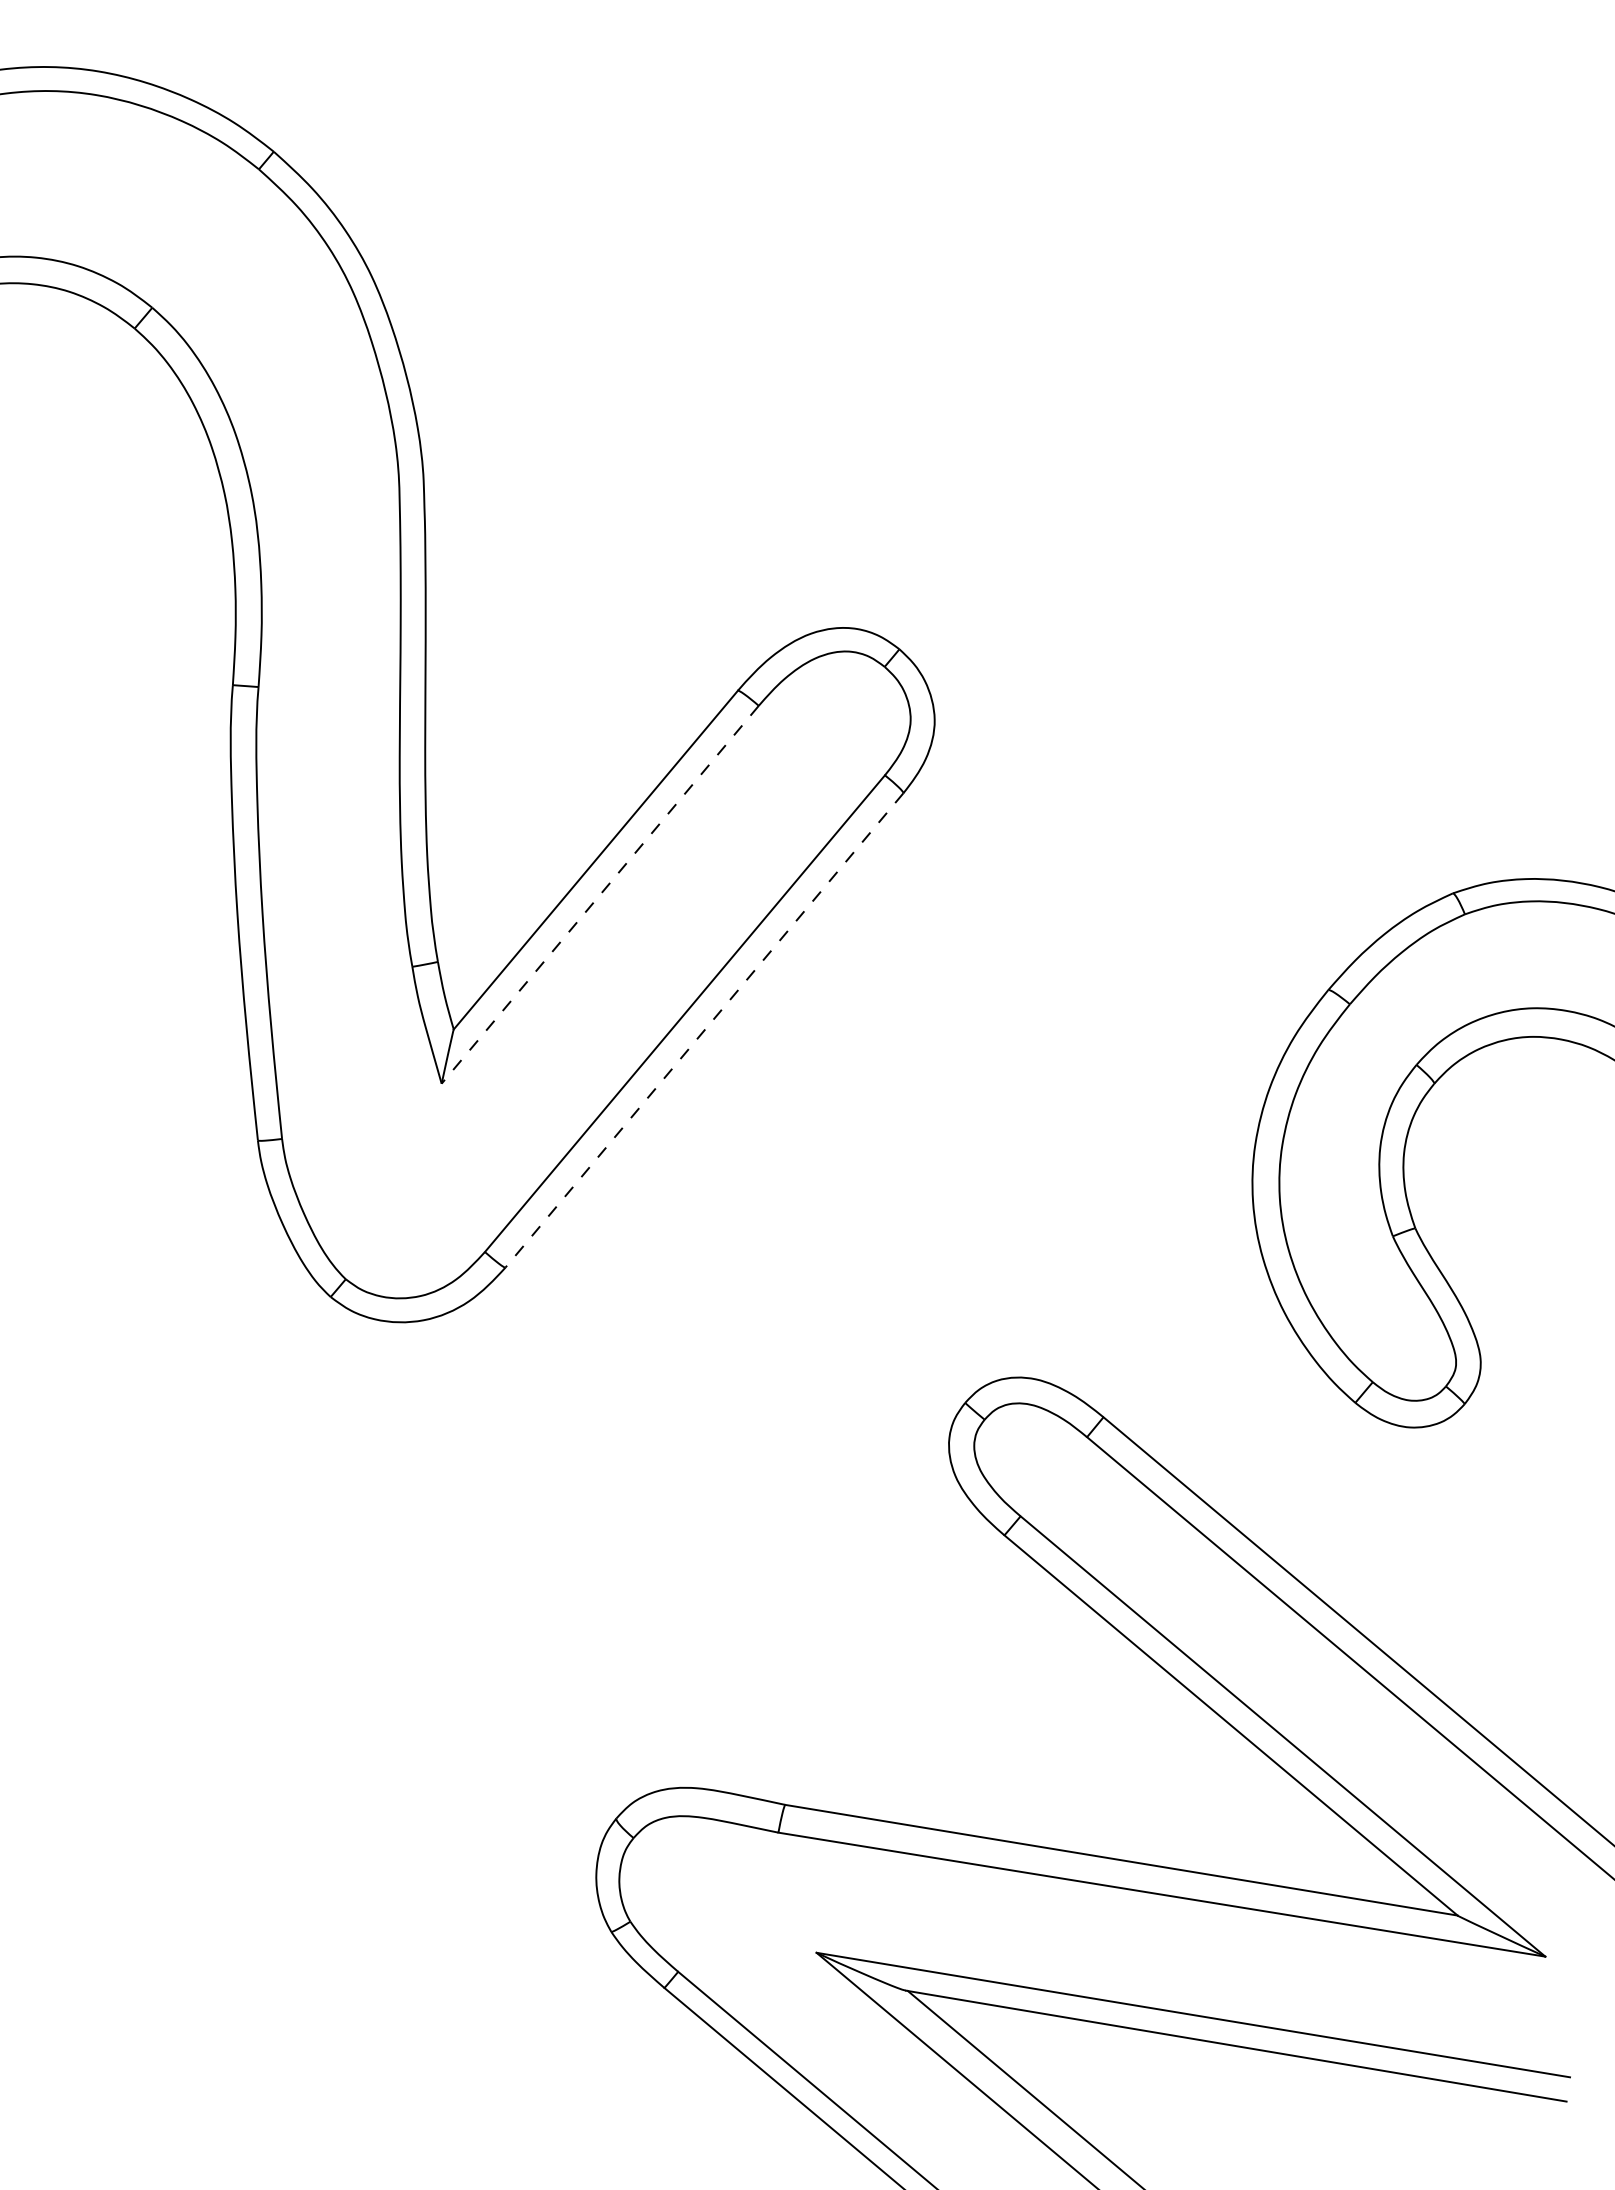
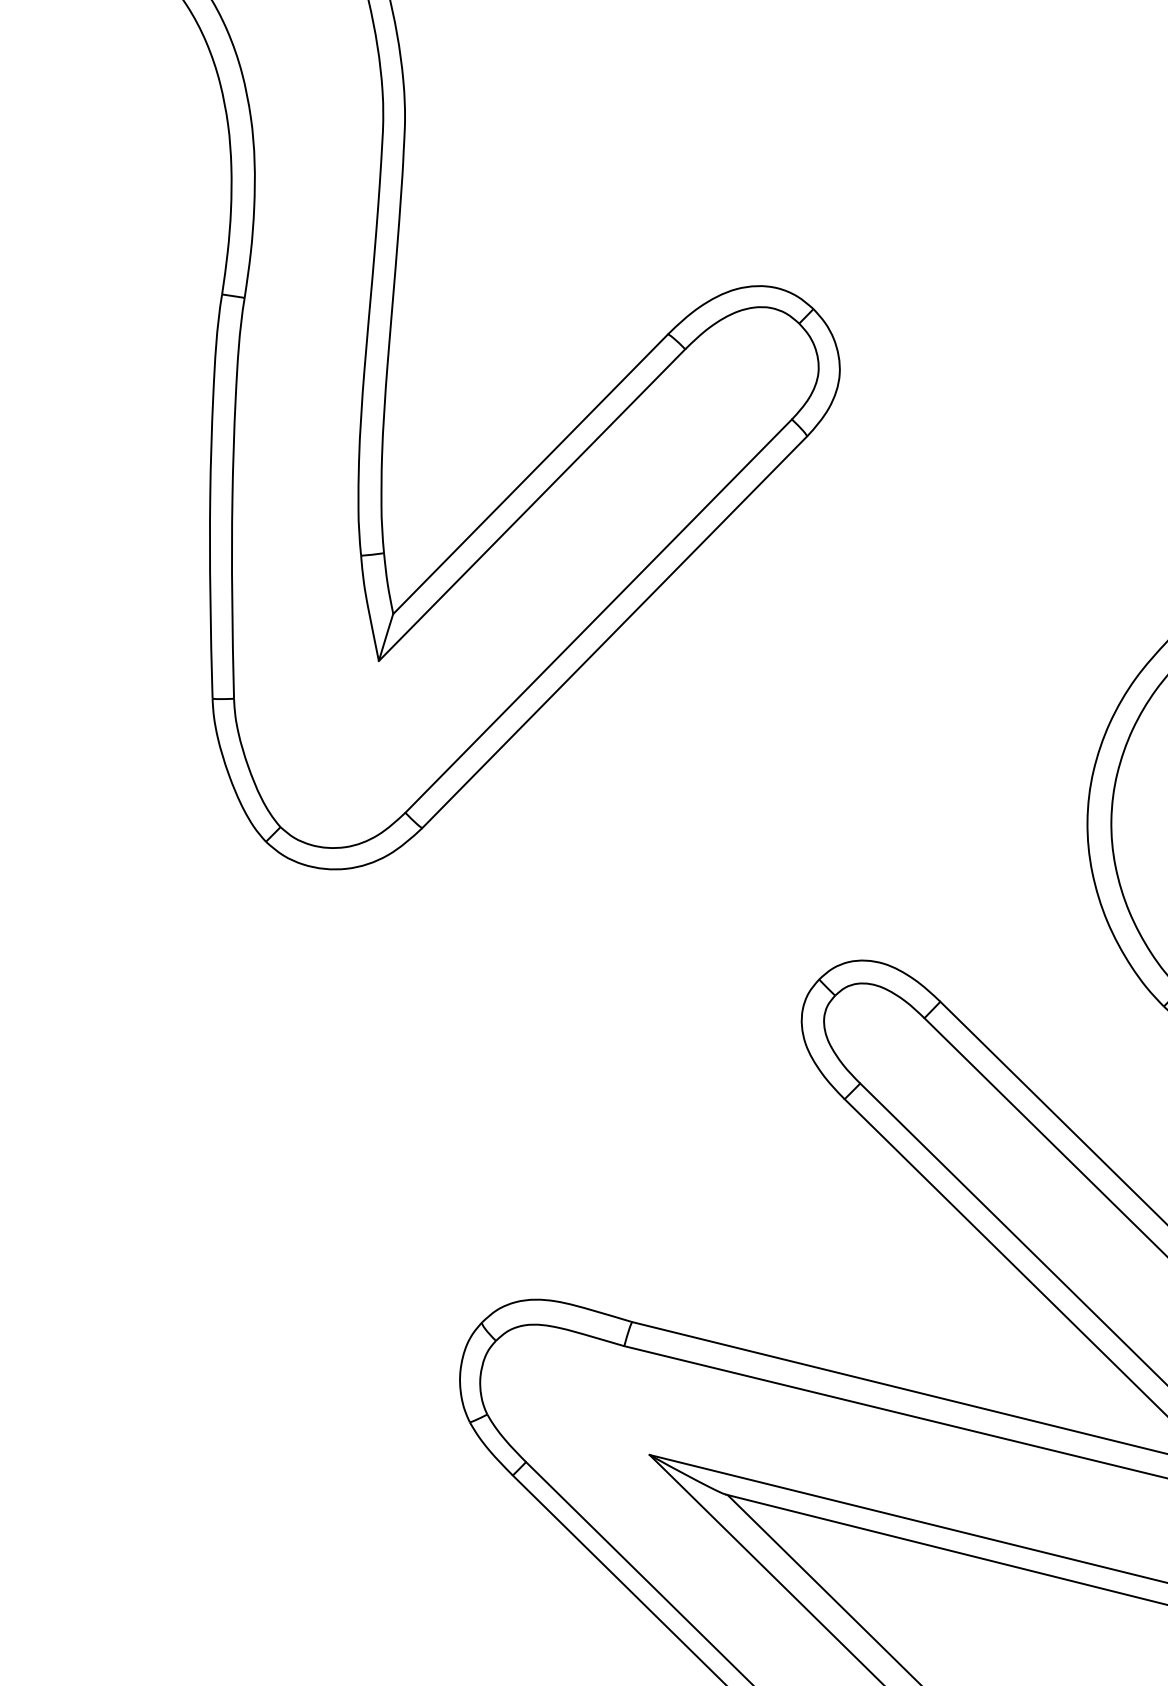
line: (600, 894) -> (532, 504), dashed -> solid
line: (704, 1030) -> (614, 632), dashed -> solid

